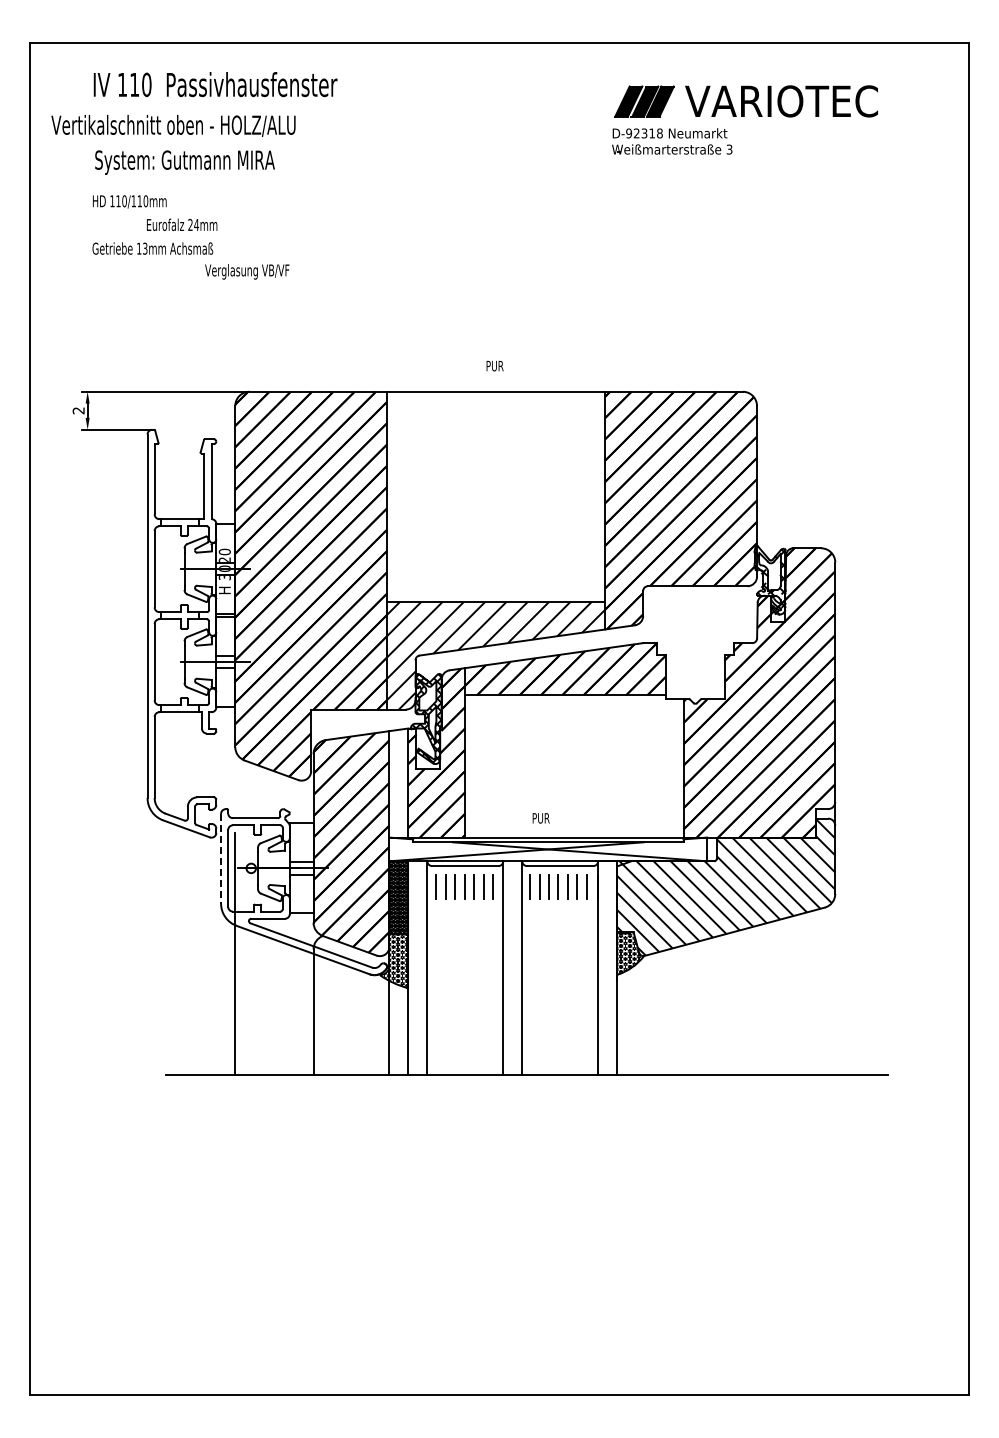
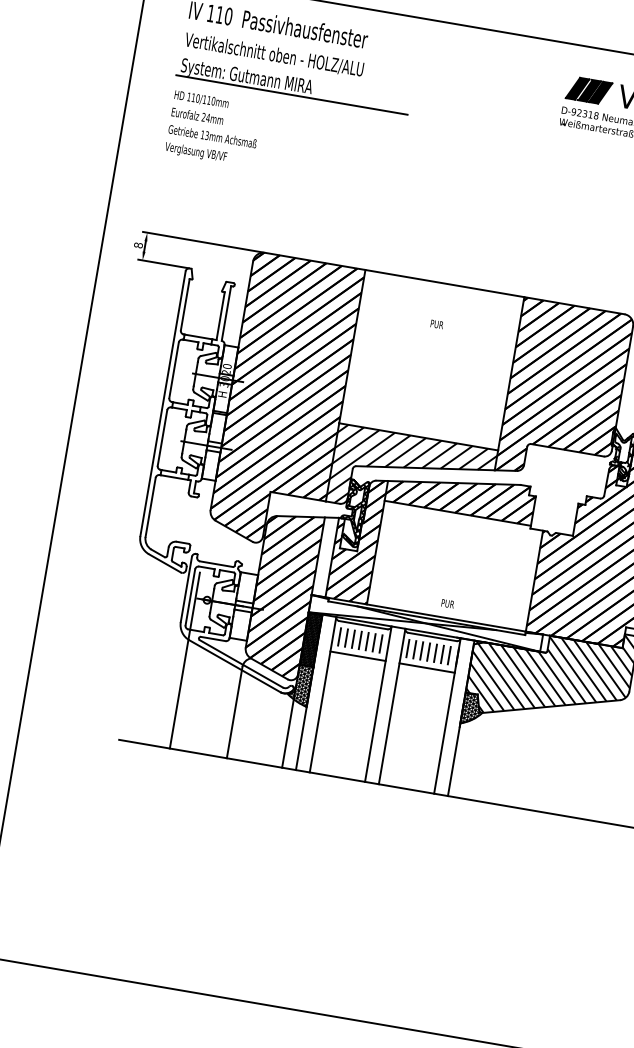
text: (173, 125) -> (274, 54), moved
line: (248, 175) -> (291, 95), added
text: (182, 224) -> (197, 115), moved
text: (247, 271) -> (196, 152), moved
text: (494, 365) -> (436, 323), moved
text: (78, 410) -> (138, 245), 2 -> 8
text: (540, 818) -> (447, 603), moved
line: (221, 858) -> (186, 589), dashed -> solid
line: (465, 908) -> (358, 656), added
line: (560, 908) -> (427, 667), added

